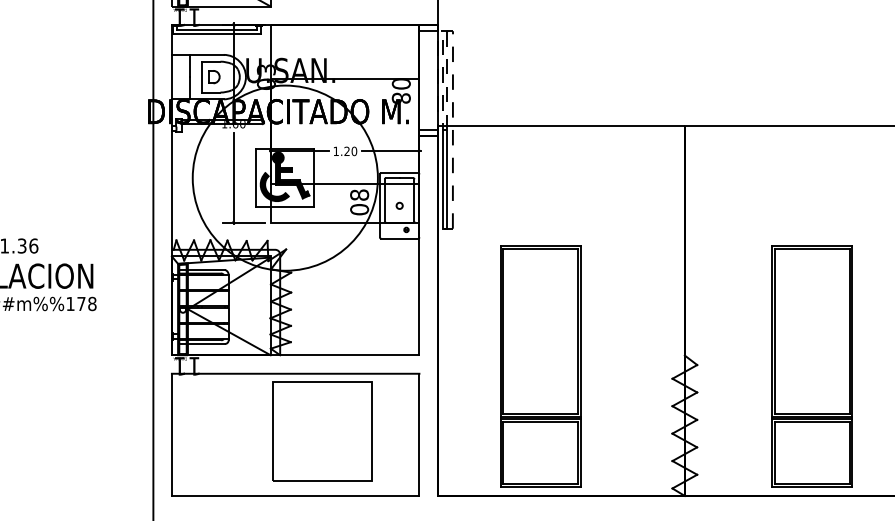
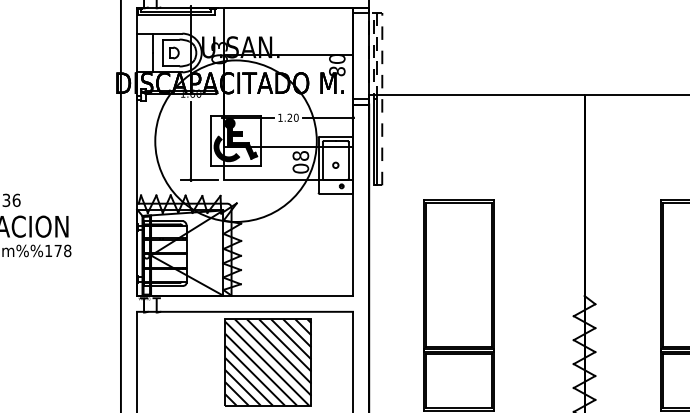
hatch: (321, 431) -> (267, 362), added

